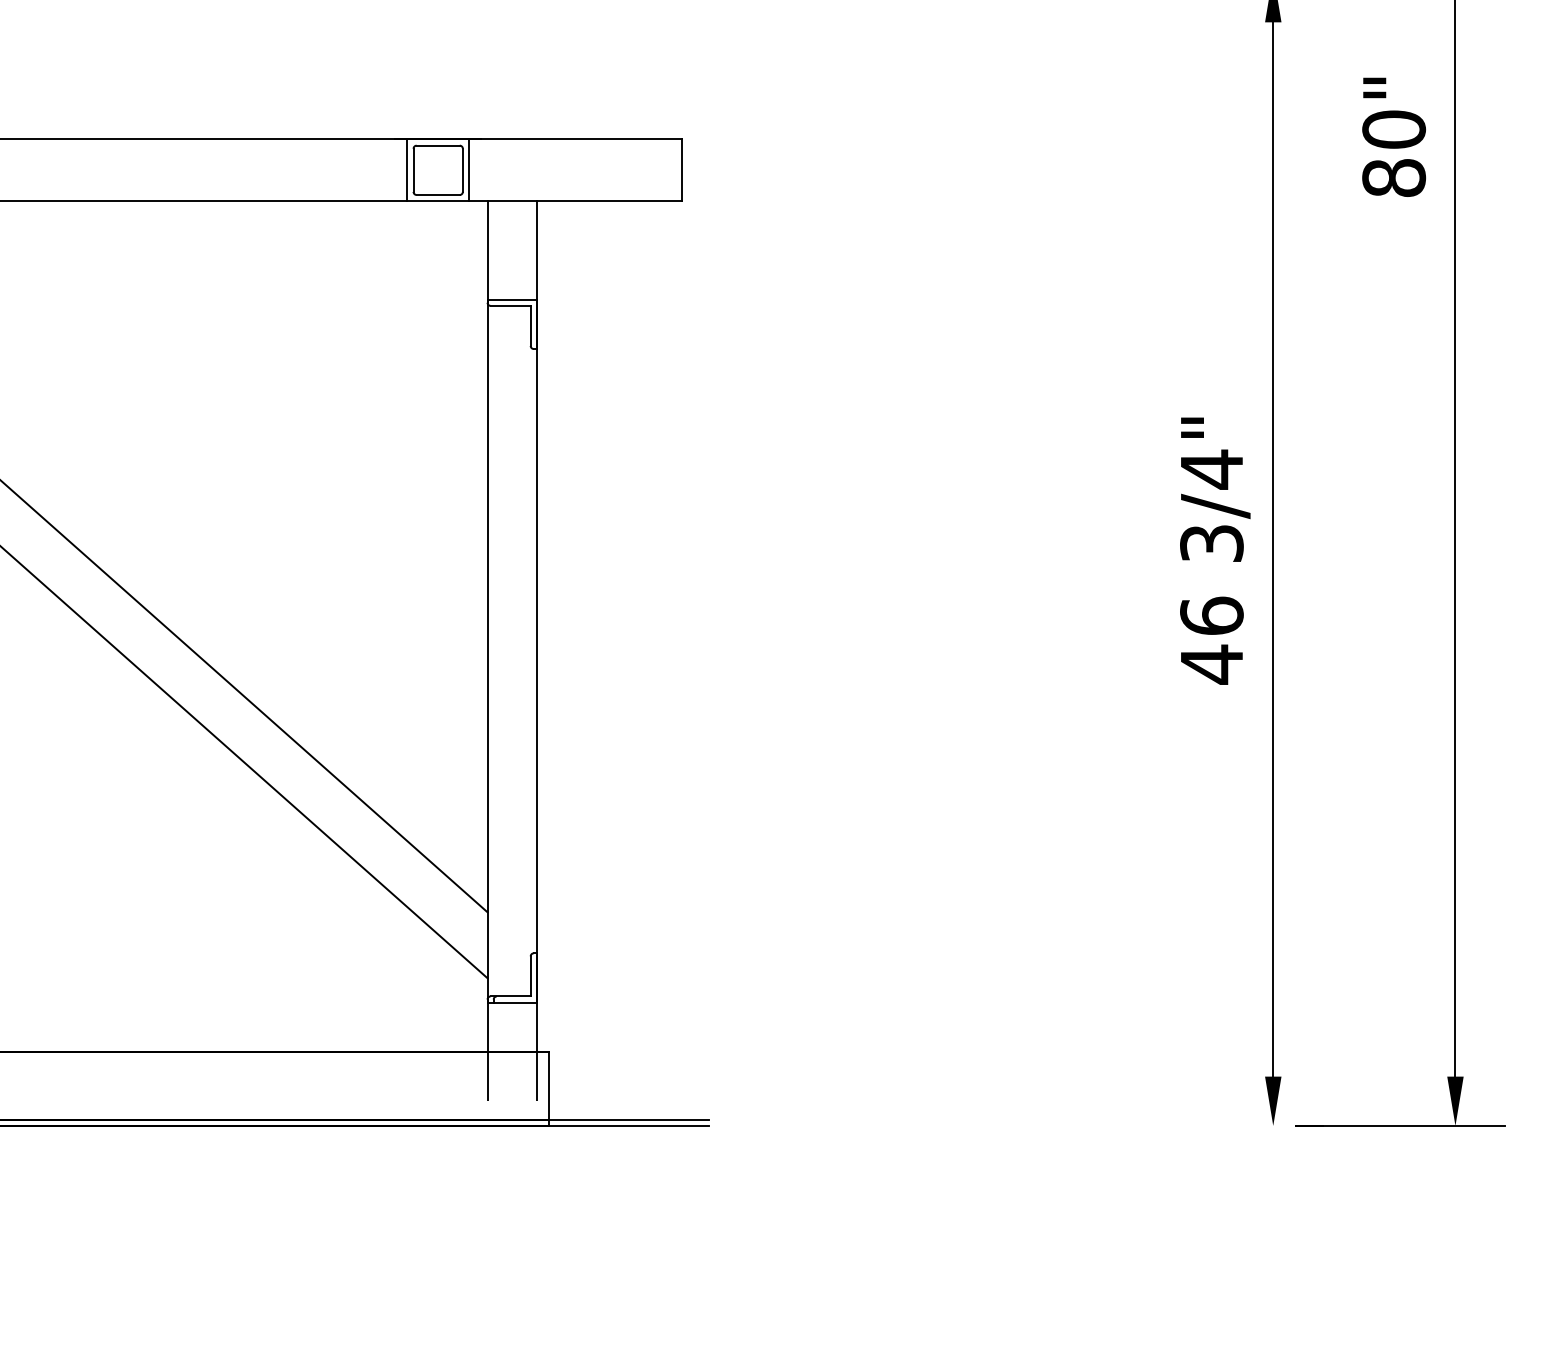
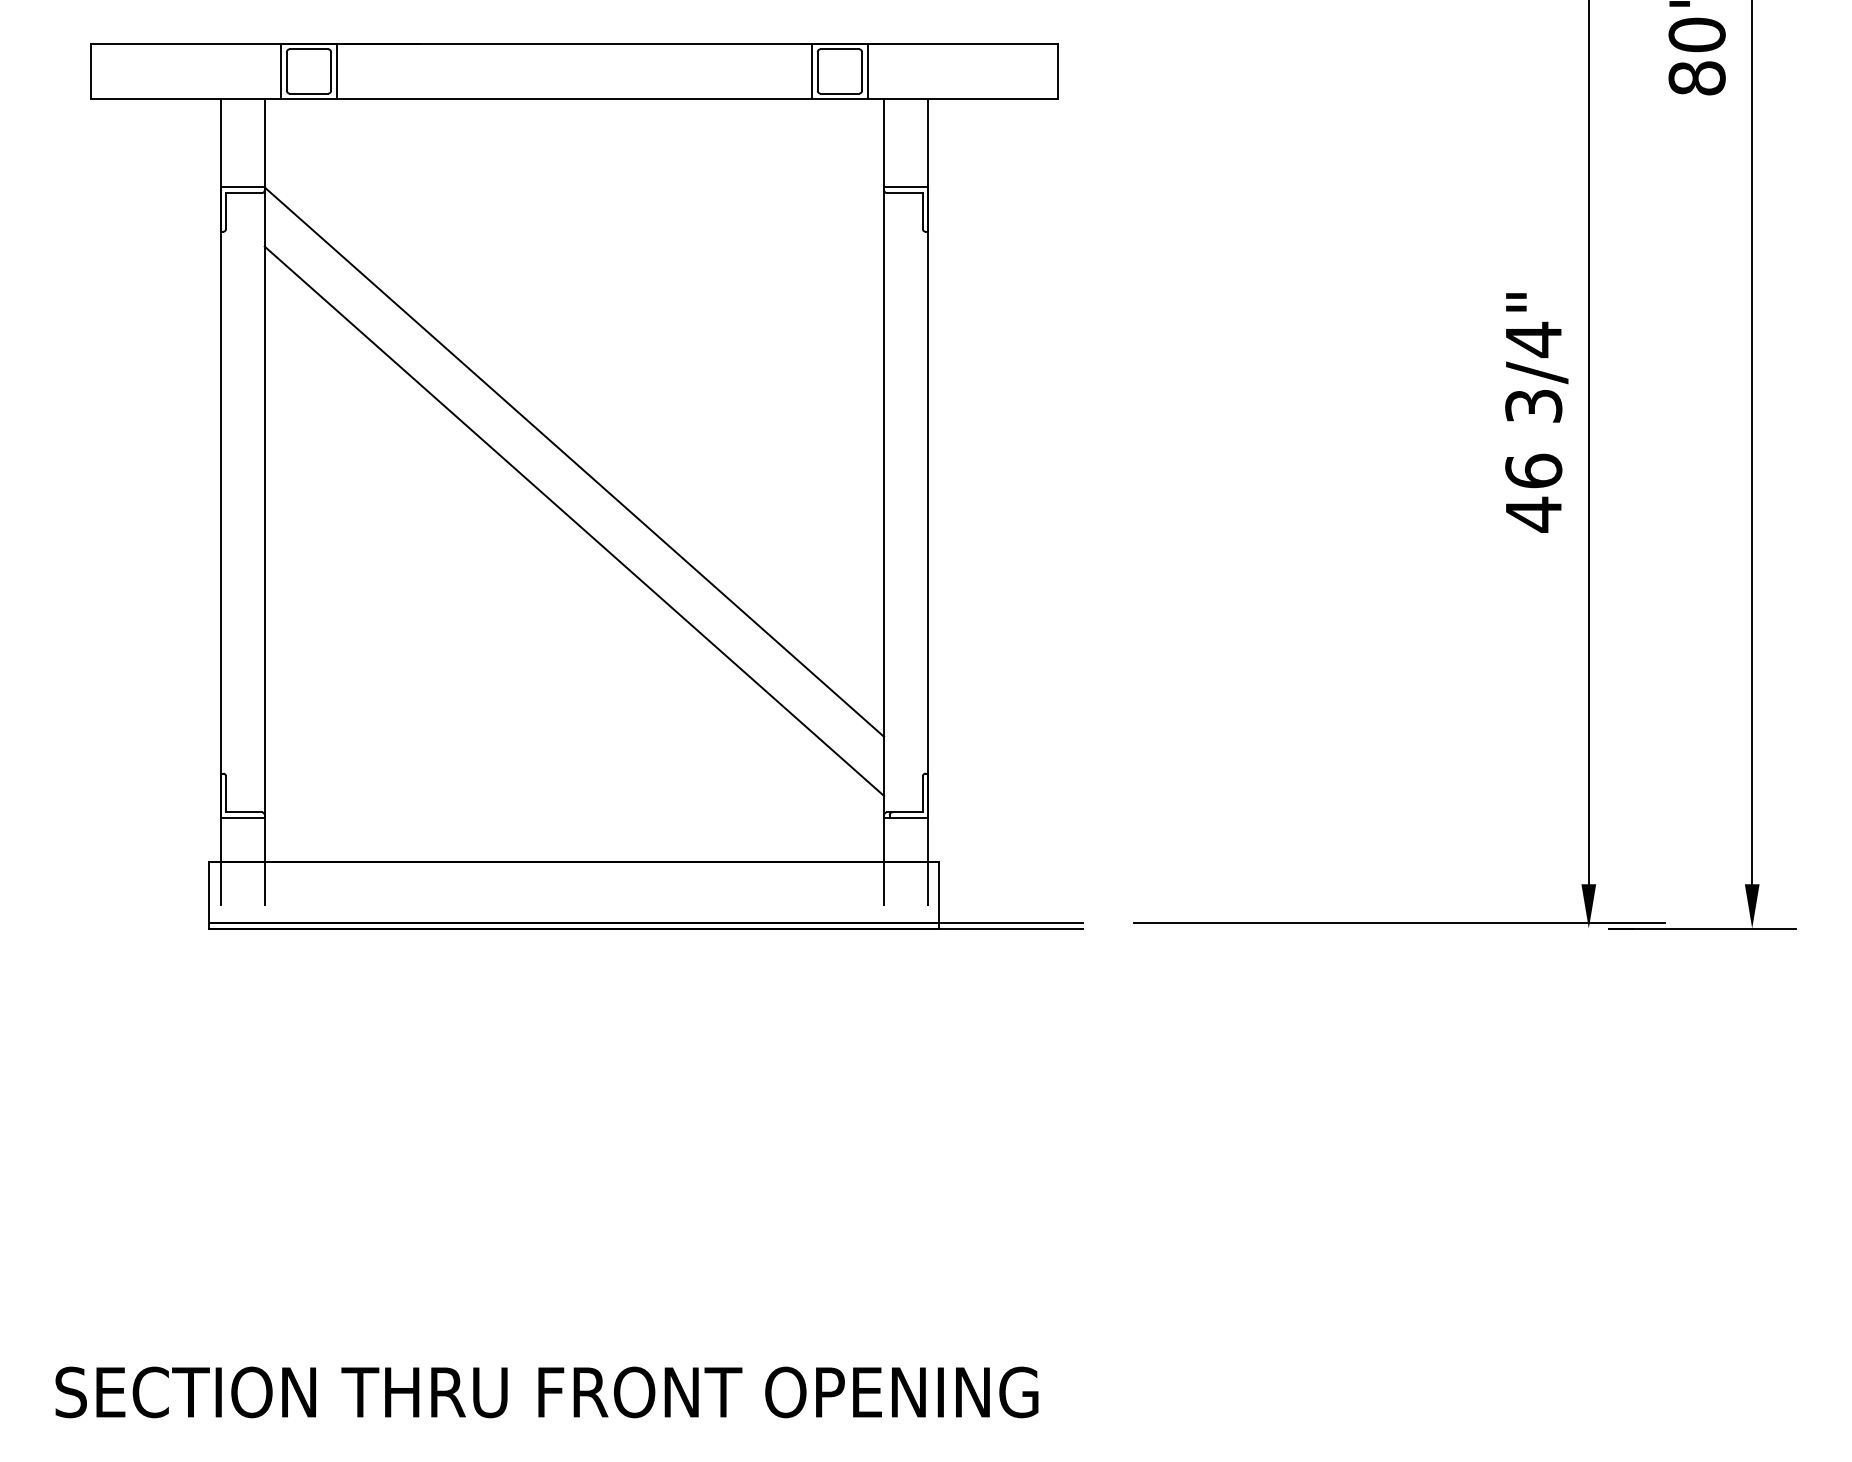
line: (1062, 1119) -> (1399, 922), added

